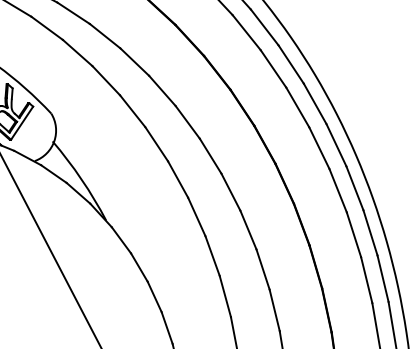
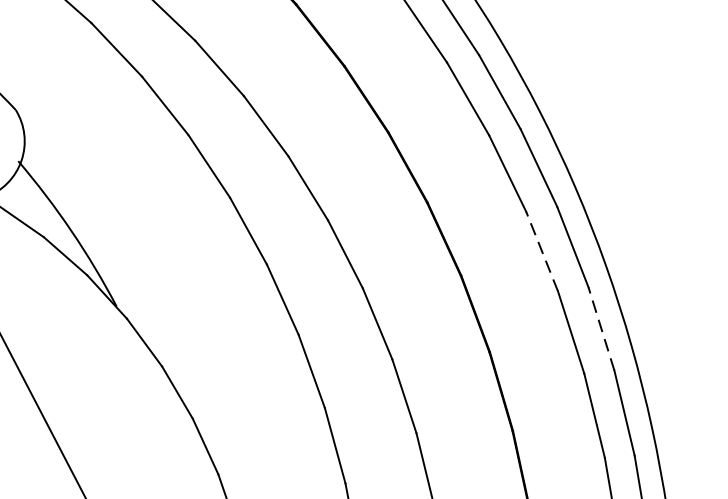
line: (337, 190) -> (540, 251), solid -> dashed
line: (370, 232) -> (601, 328), solid -> dashed

